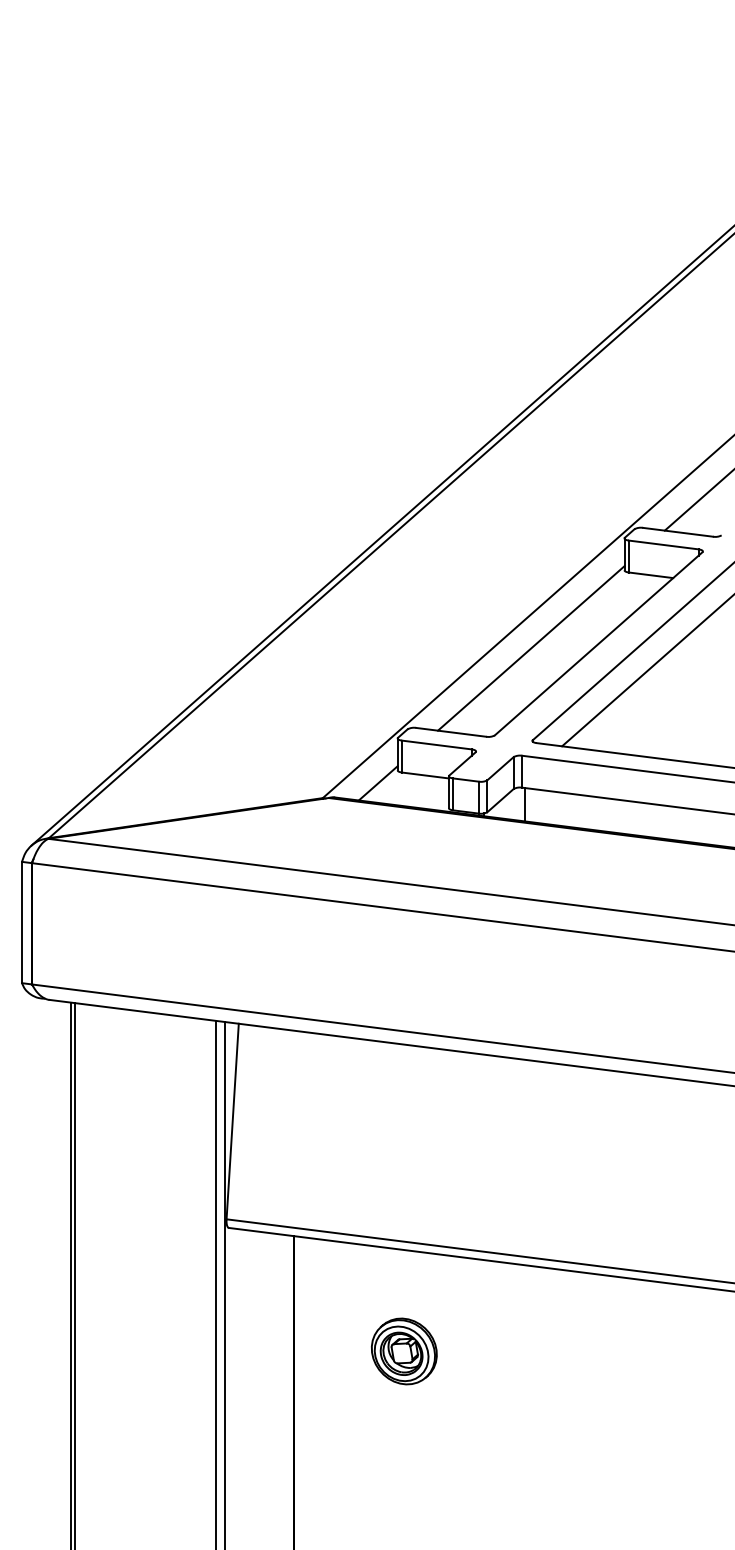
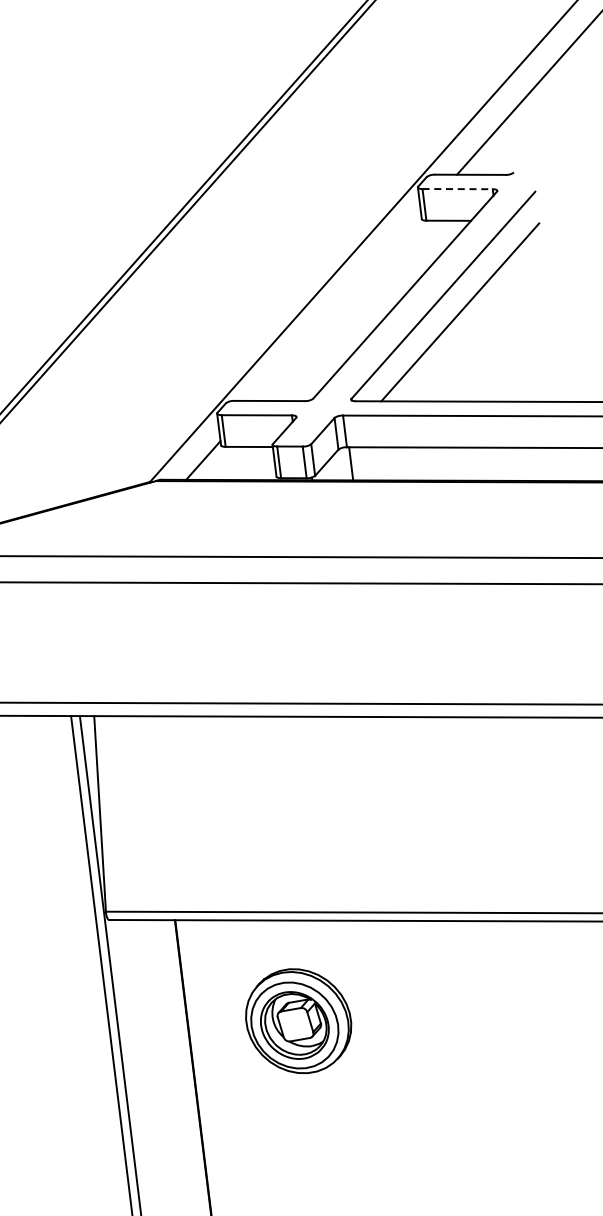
line: (664, 545) -> (458, 189), solid -> dashed
line: (530, 648) -> (338, 308), removed
part: (403, 1351) -> (297, 1021), size x1.6

